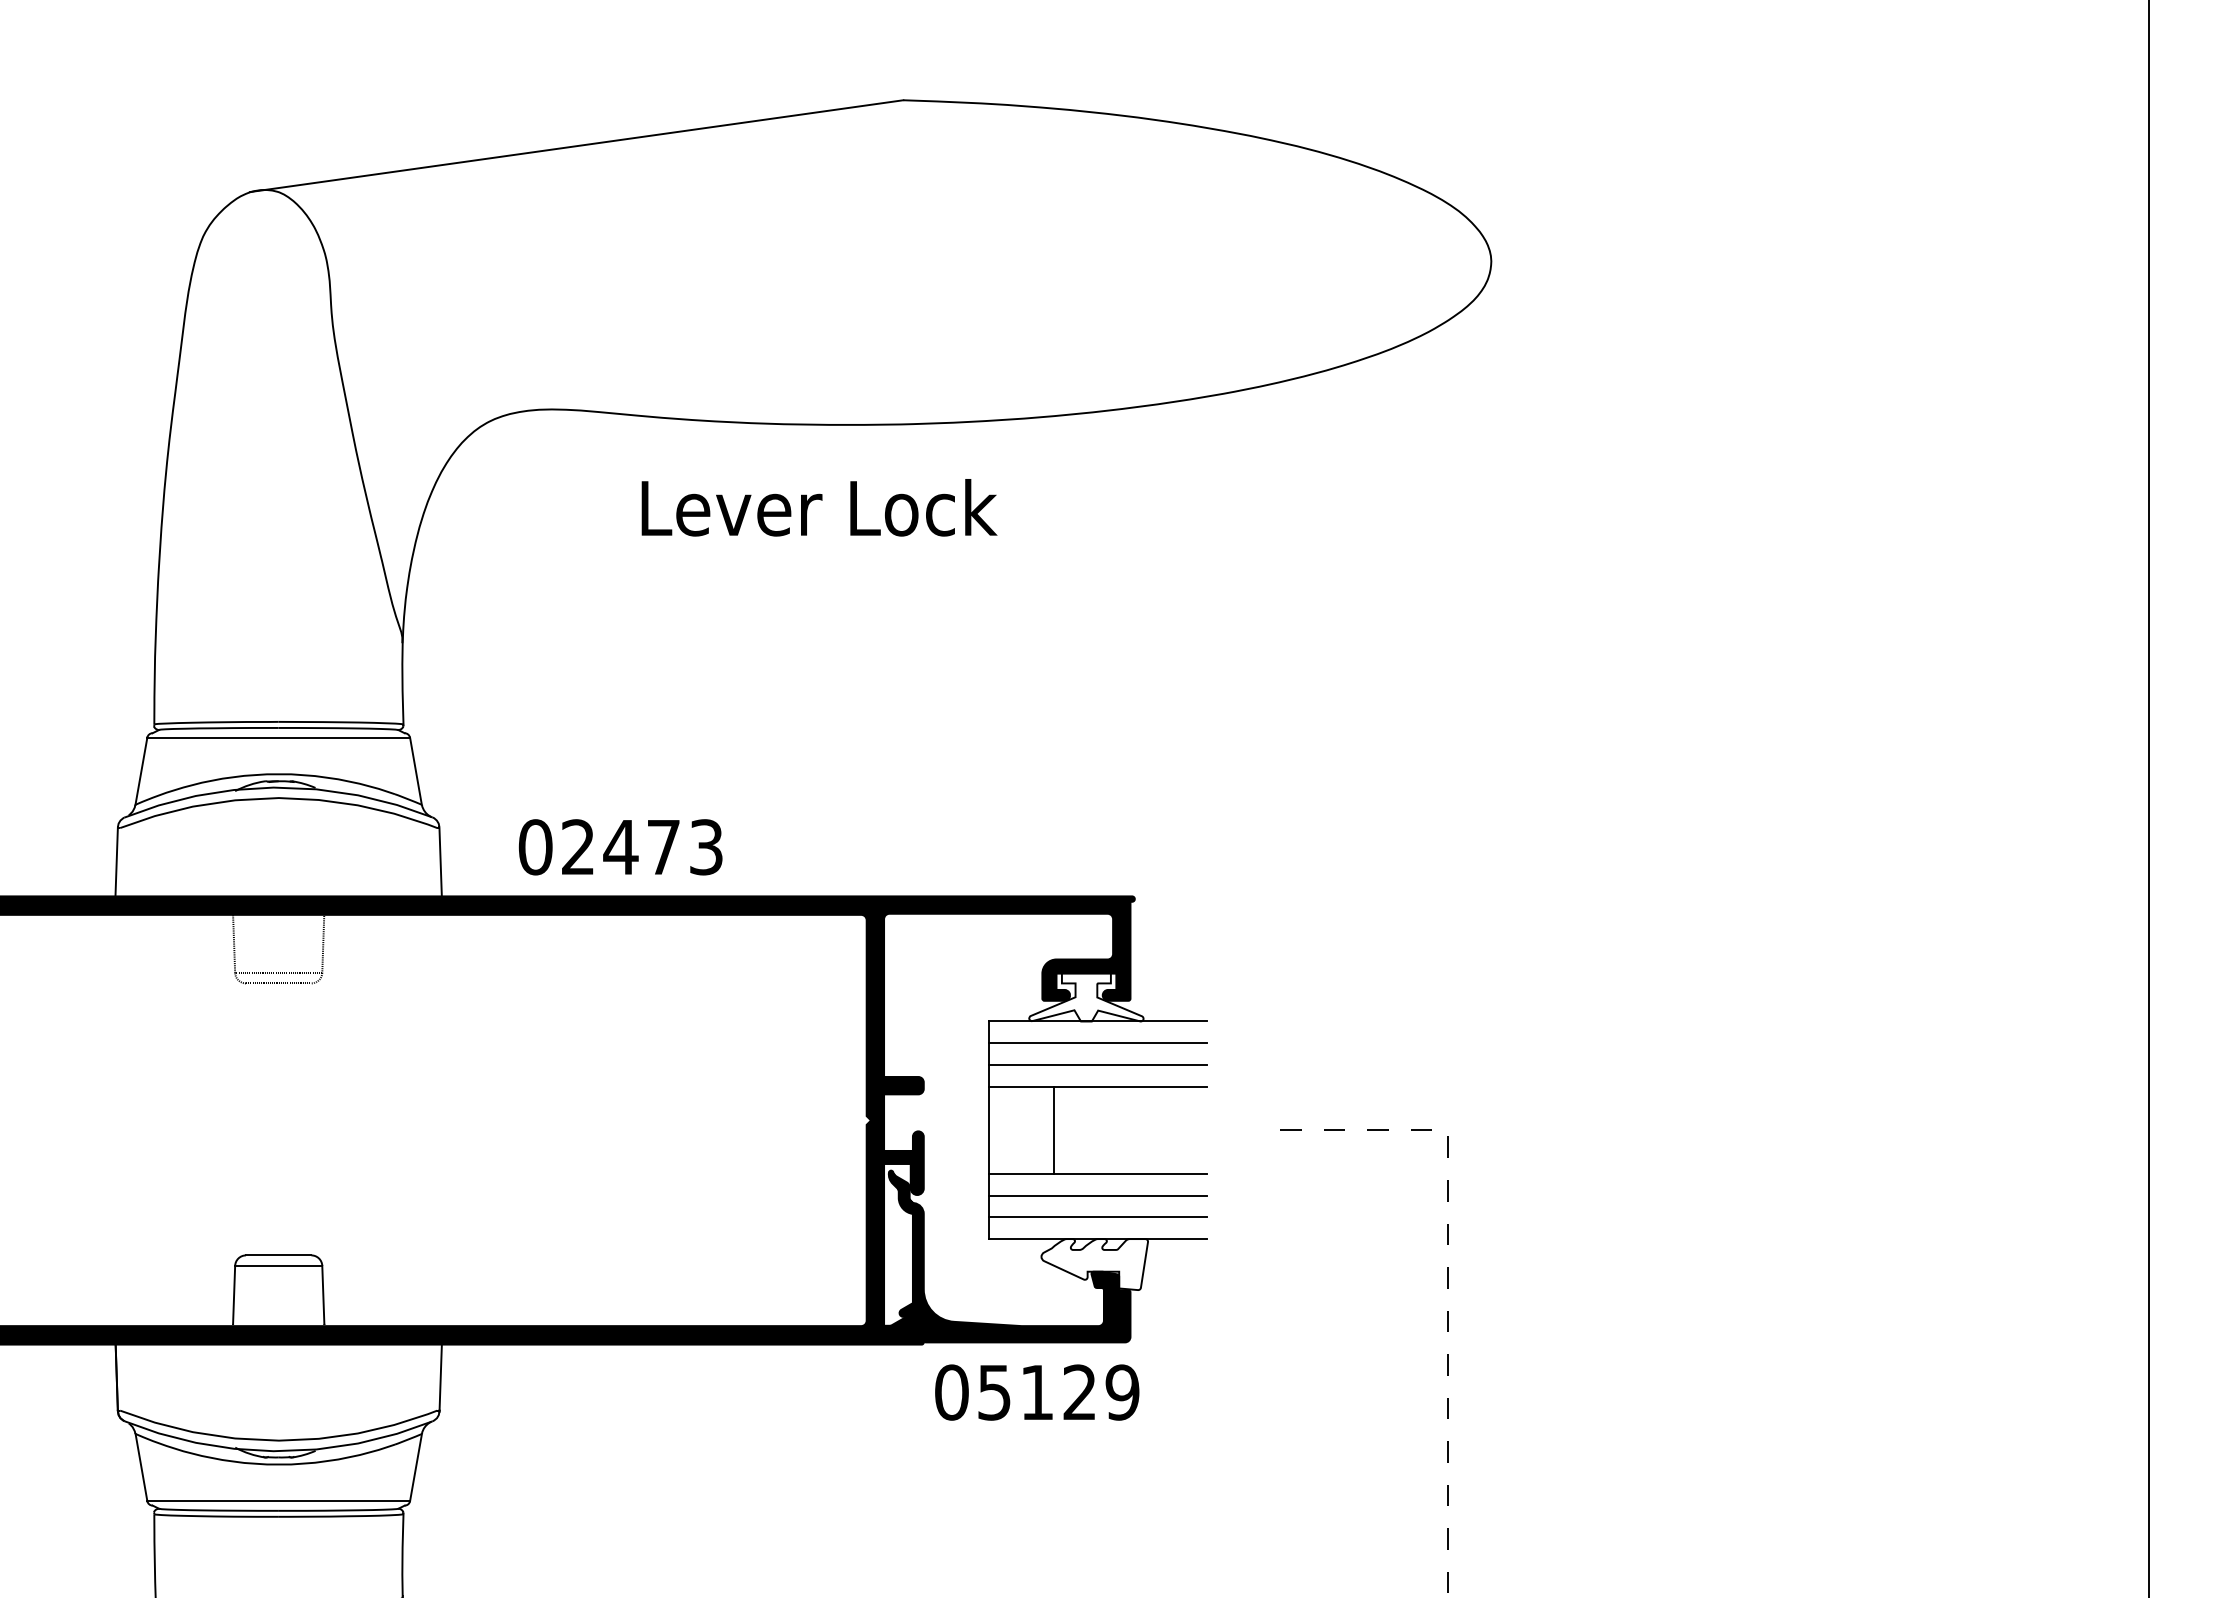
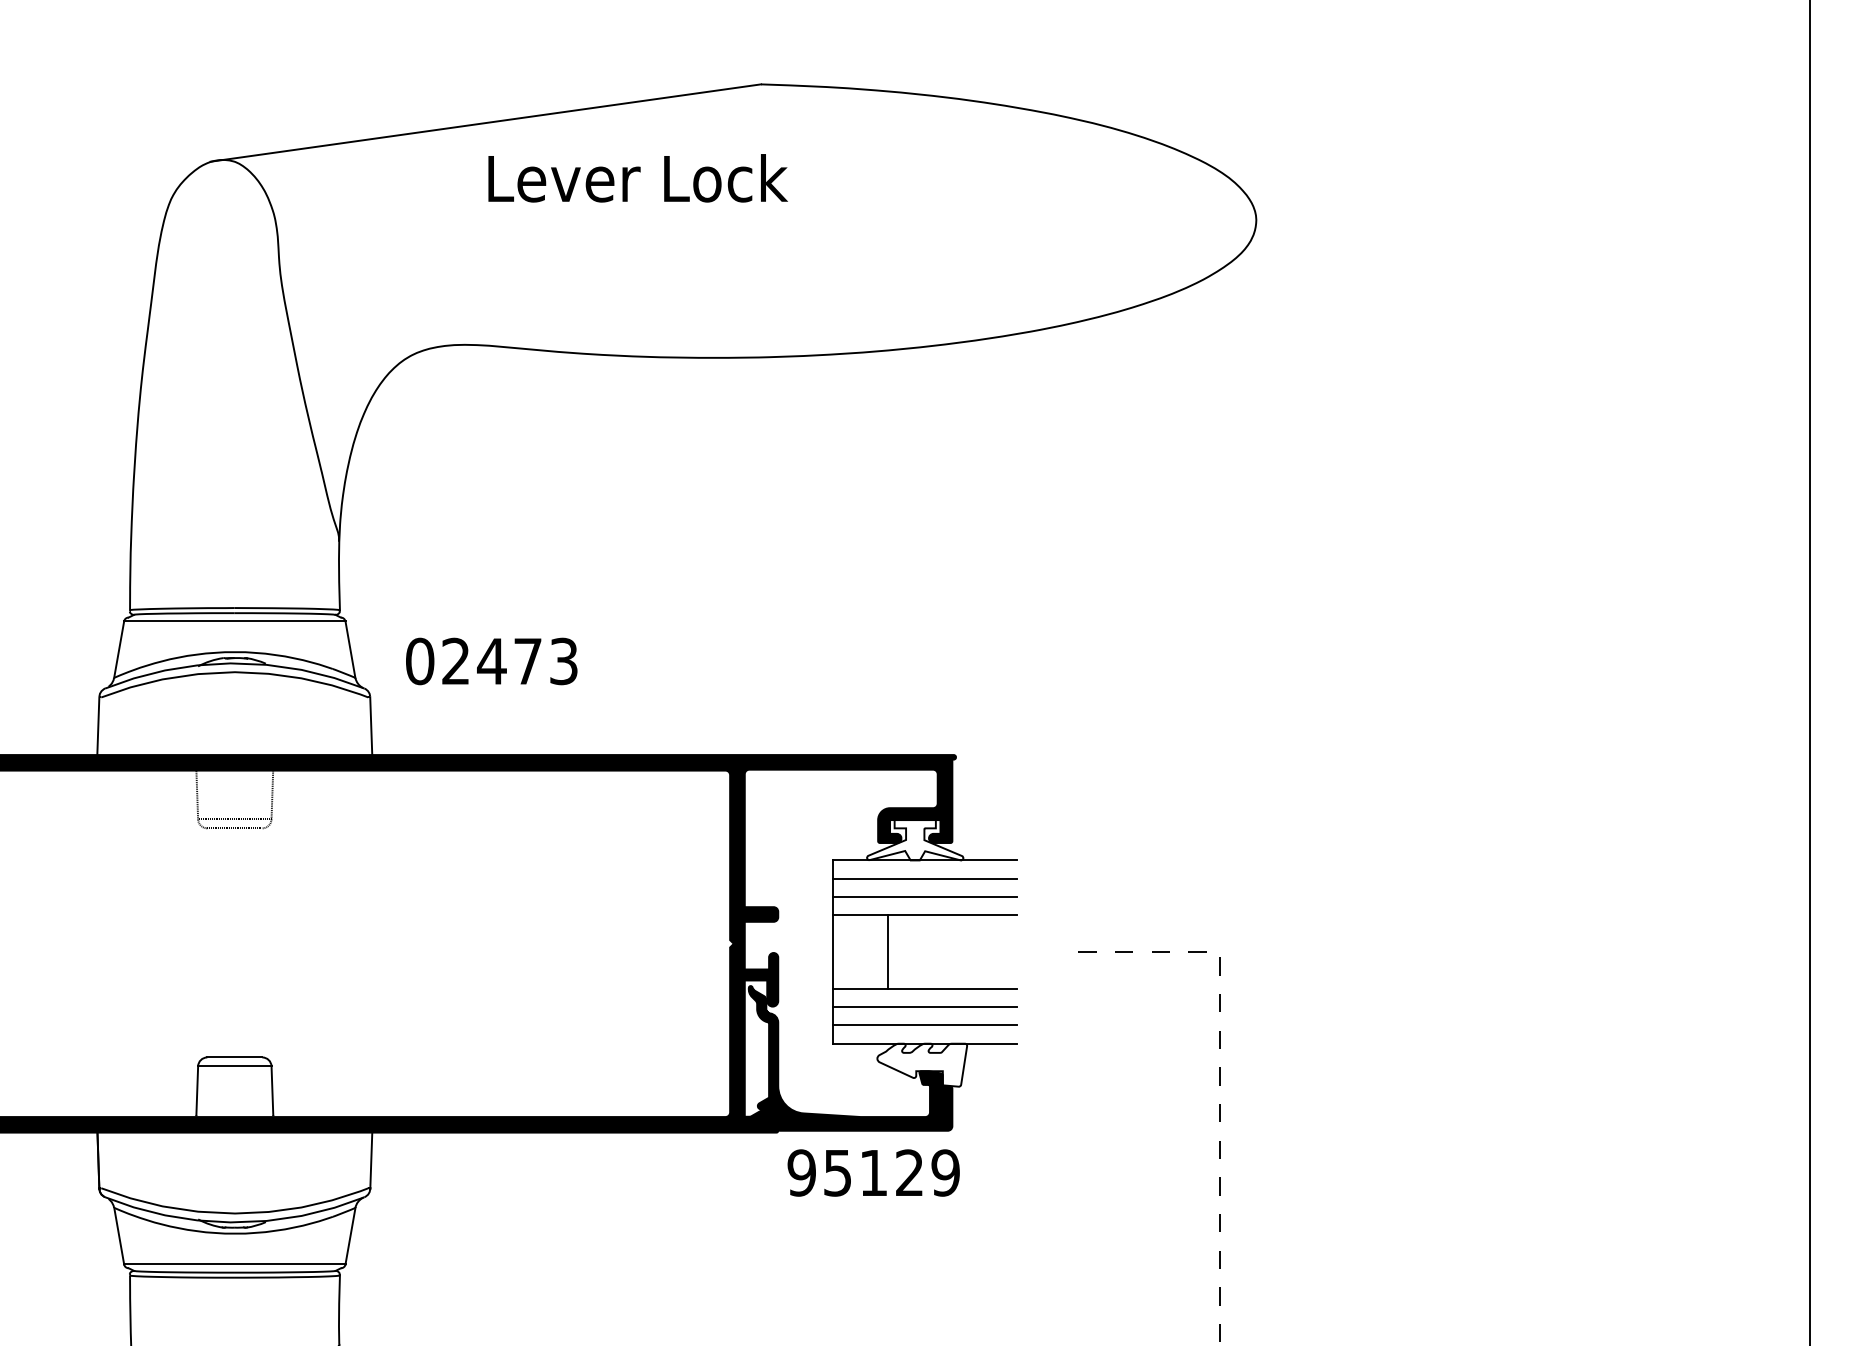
text: (819, 507) -> (638, 178), moved
text: (620, 847) -> (491, 661), moved
text: (951, 1392) -> (801, 1172), 05129 -> 95129

